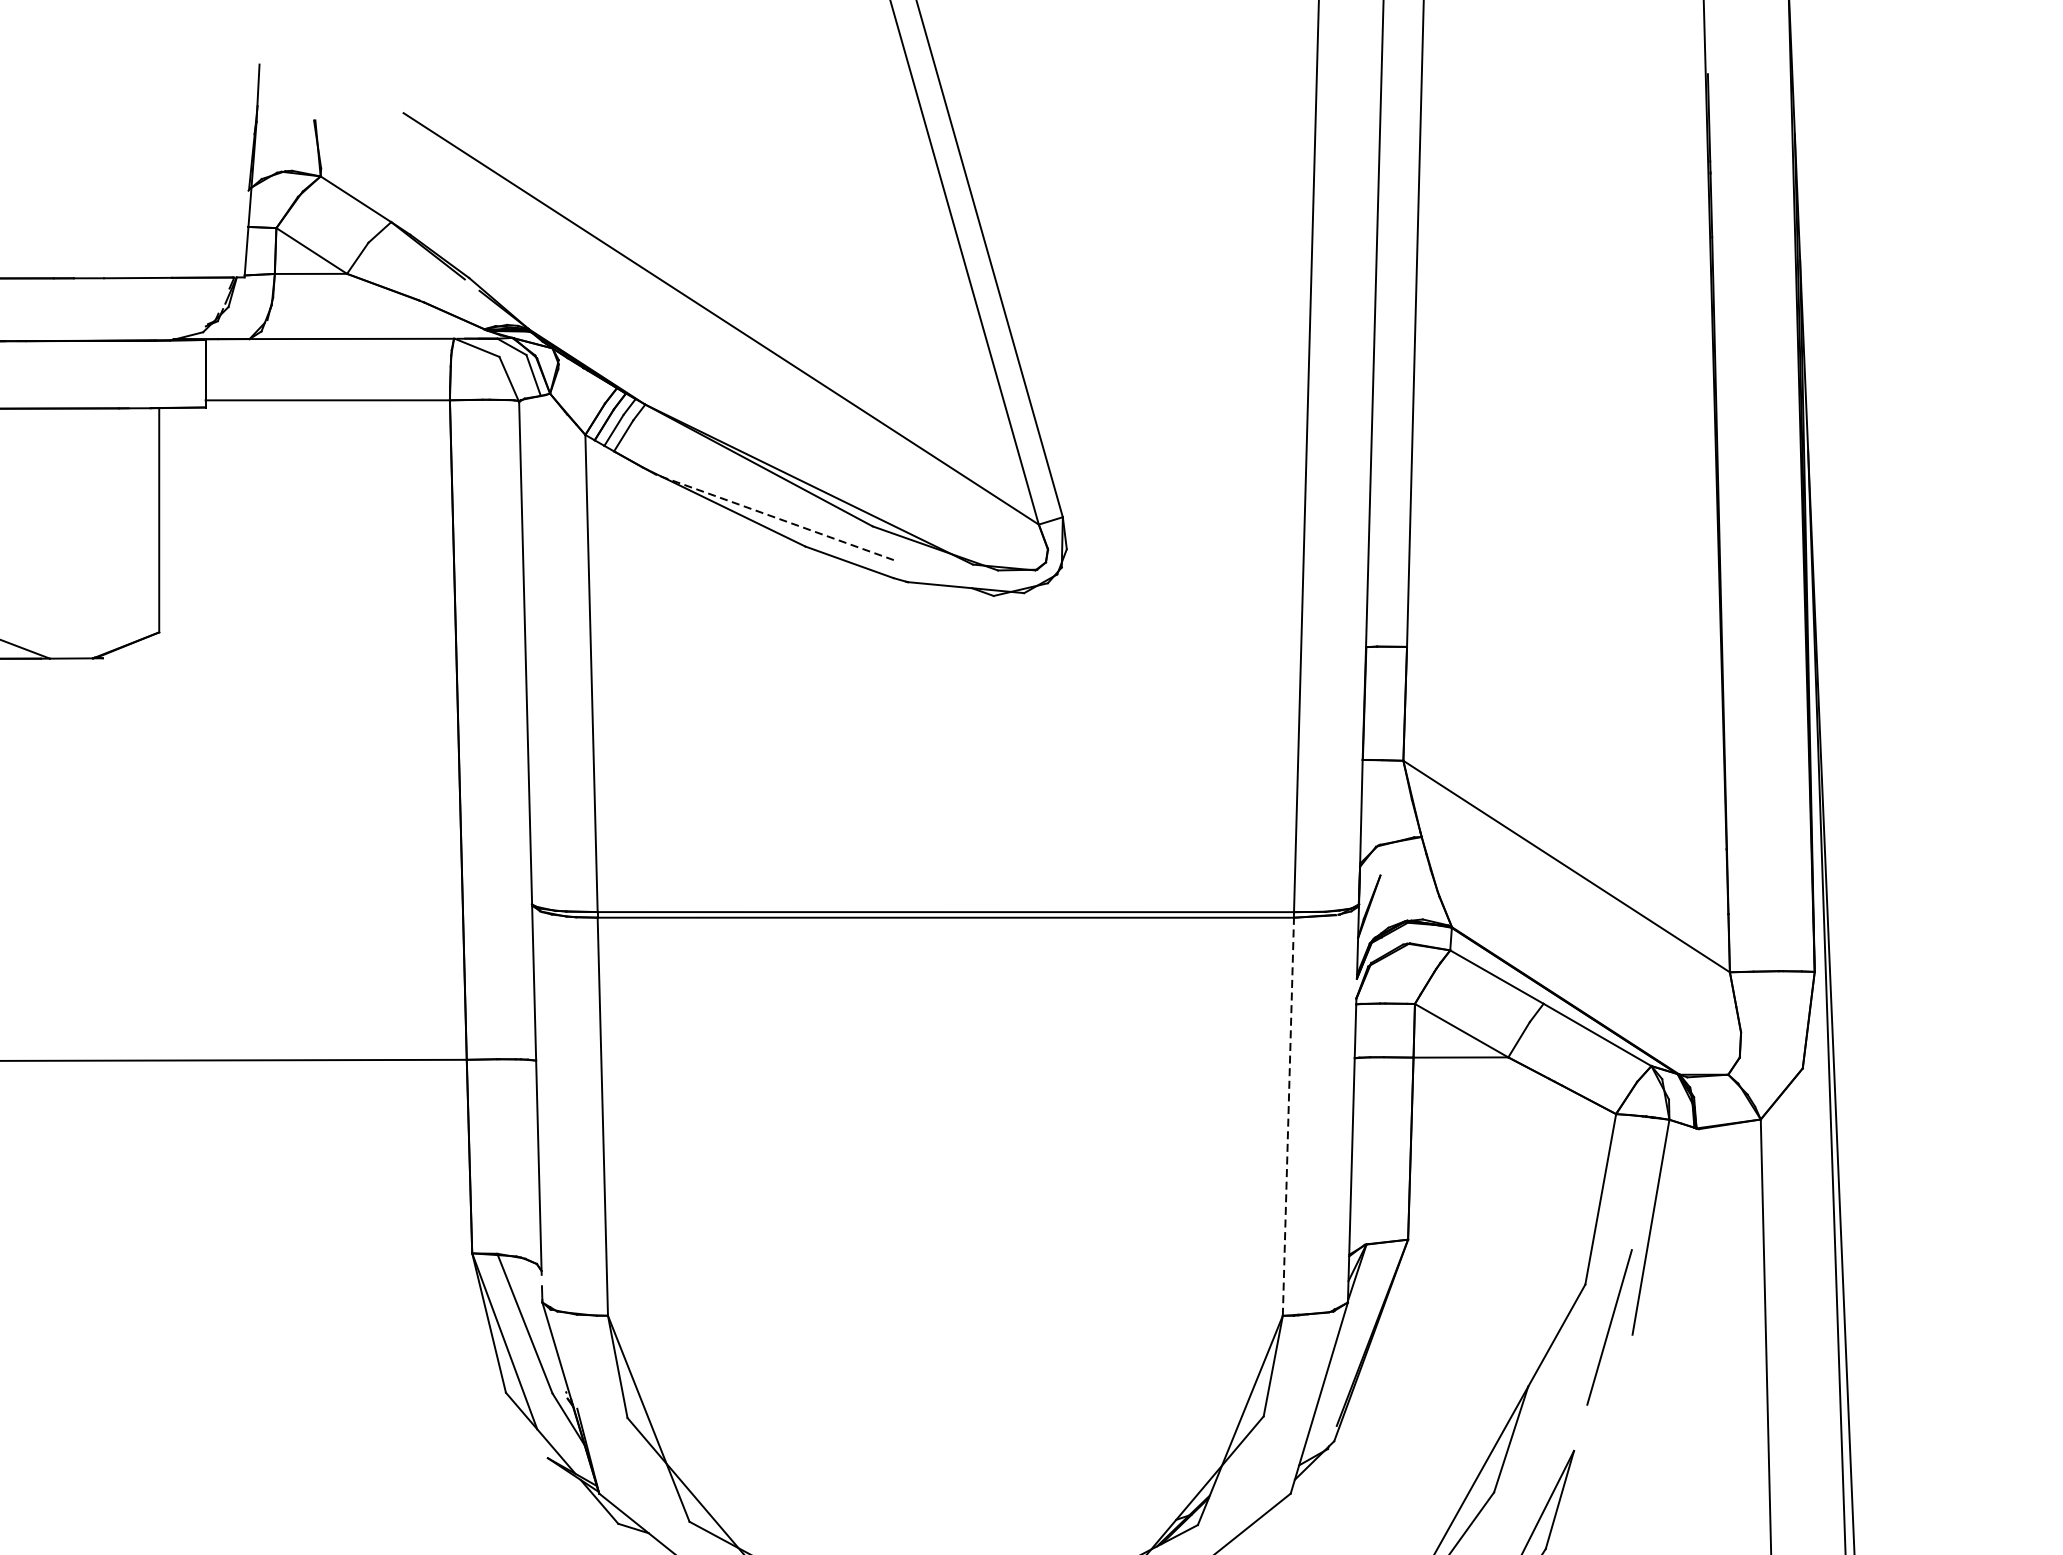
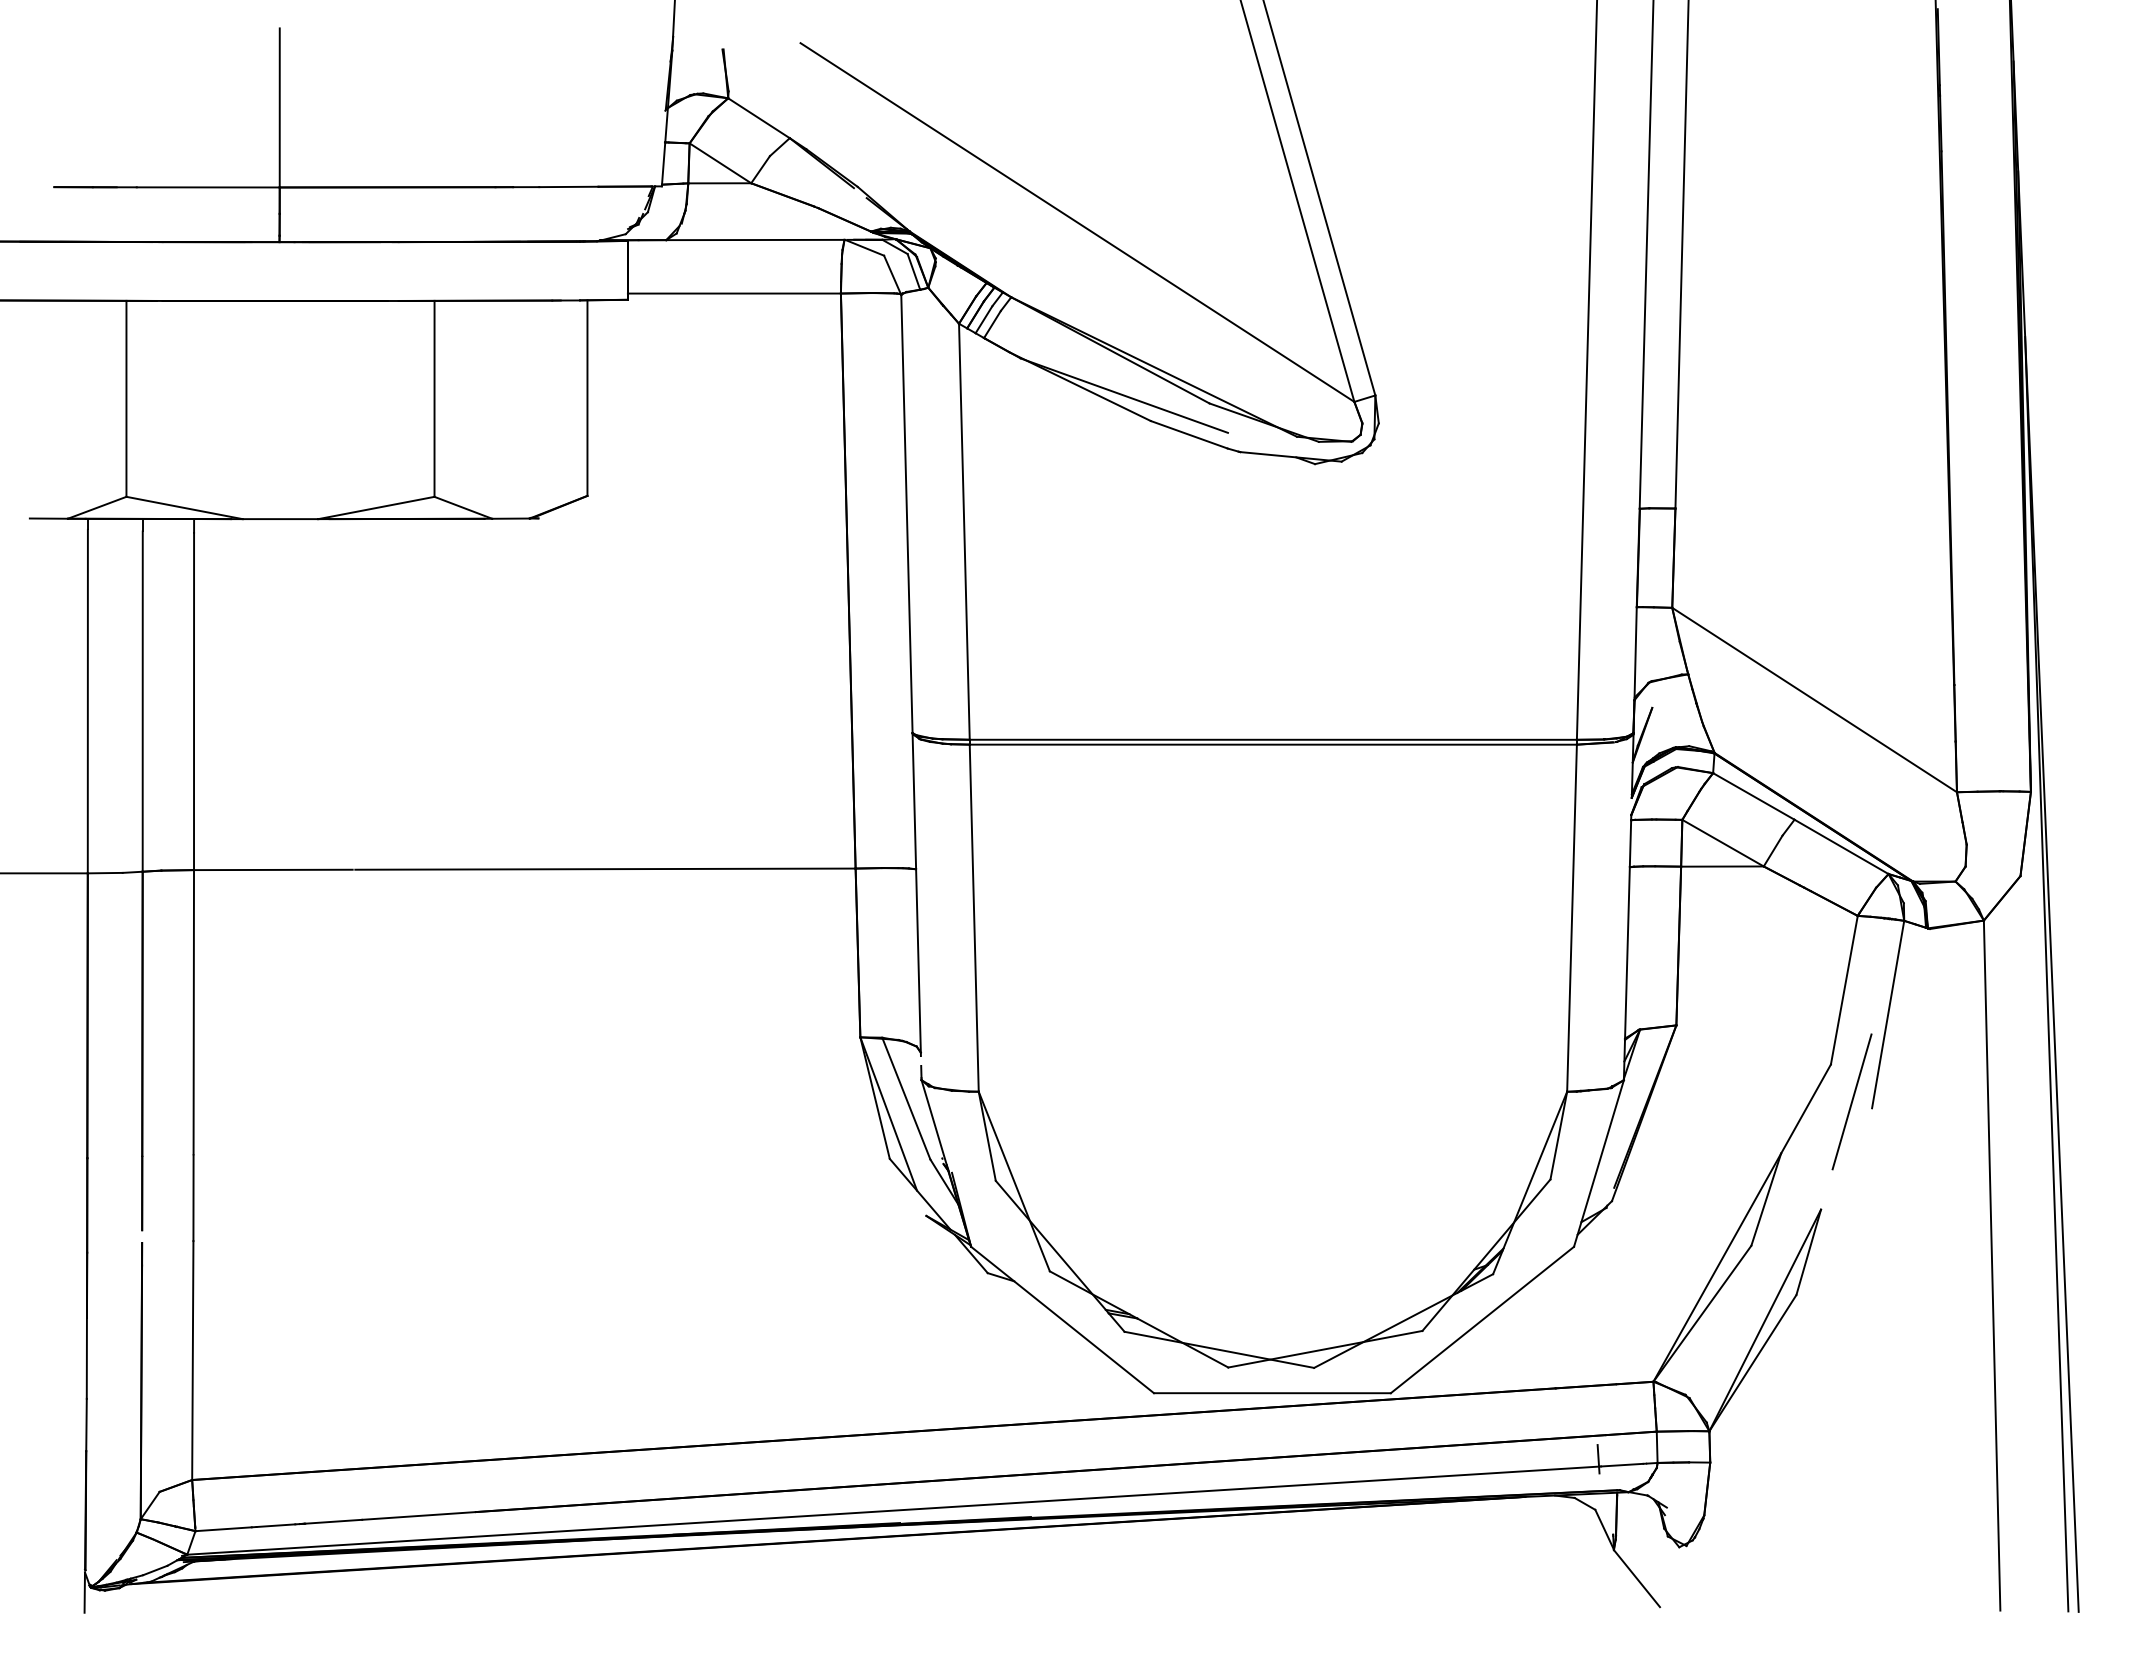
line: (774, 517) -> (1123, 395), dashed -> solid
line: (1288, 1117) -> (1572, 918), dashed -> solid

